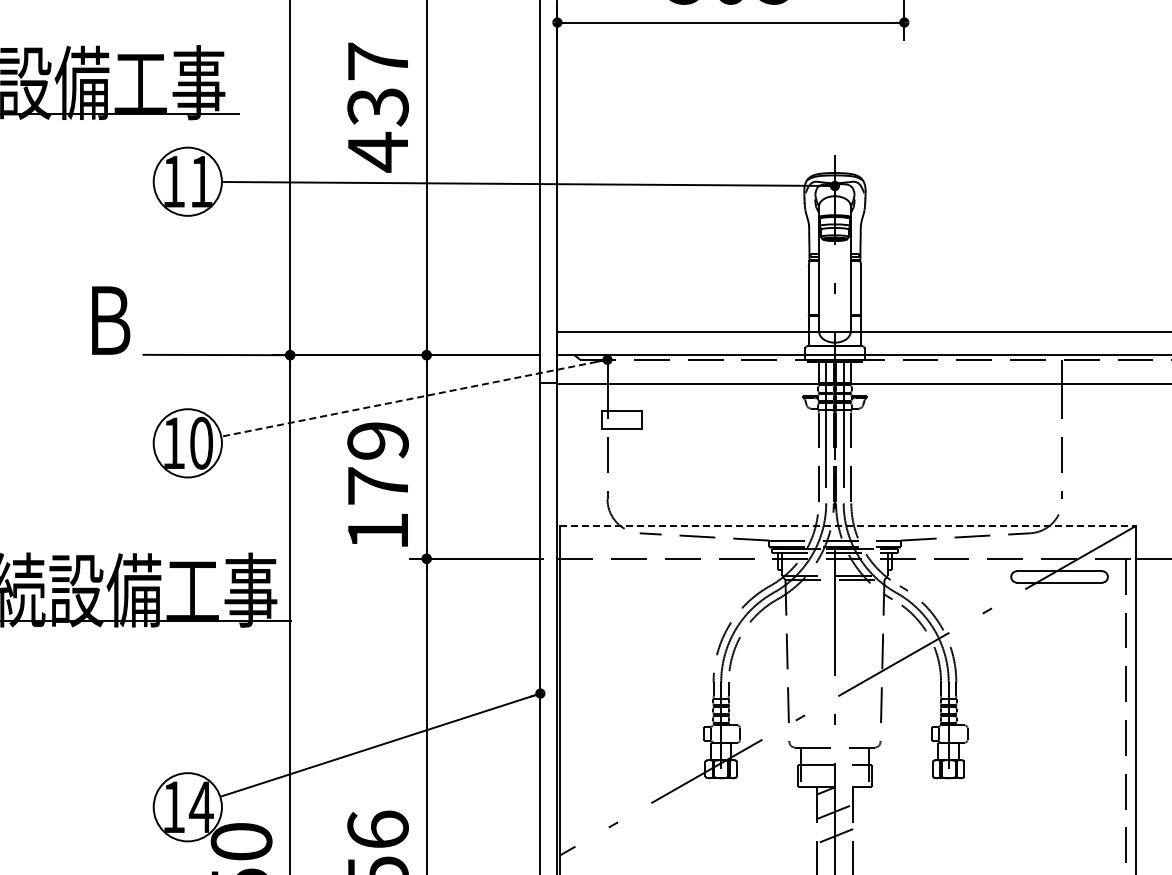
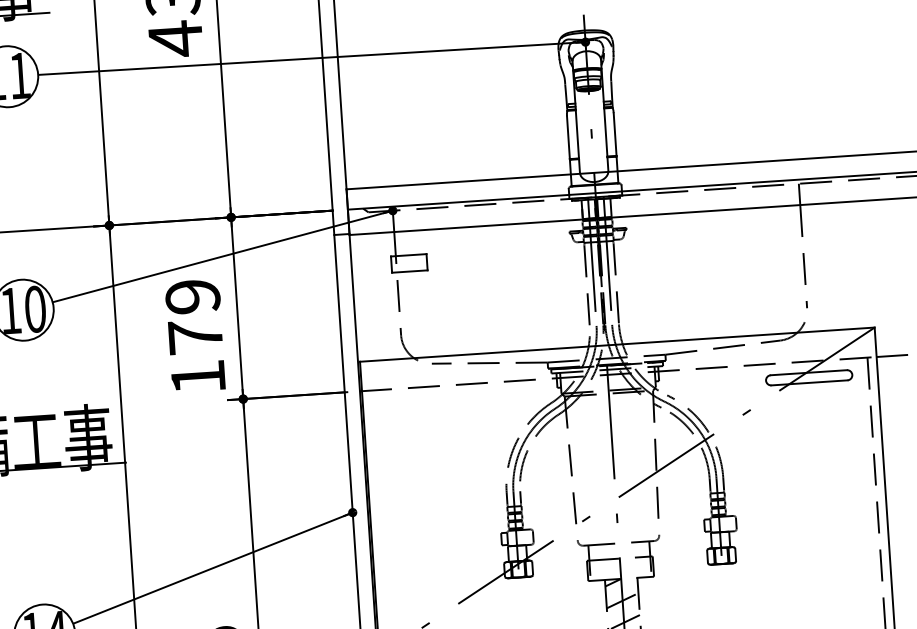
line: (414, 398) -> (222, 256), dashed -> solid
line: (848, 525) -> (617, 344), dashed -> solid

